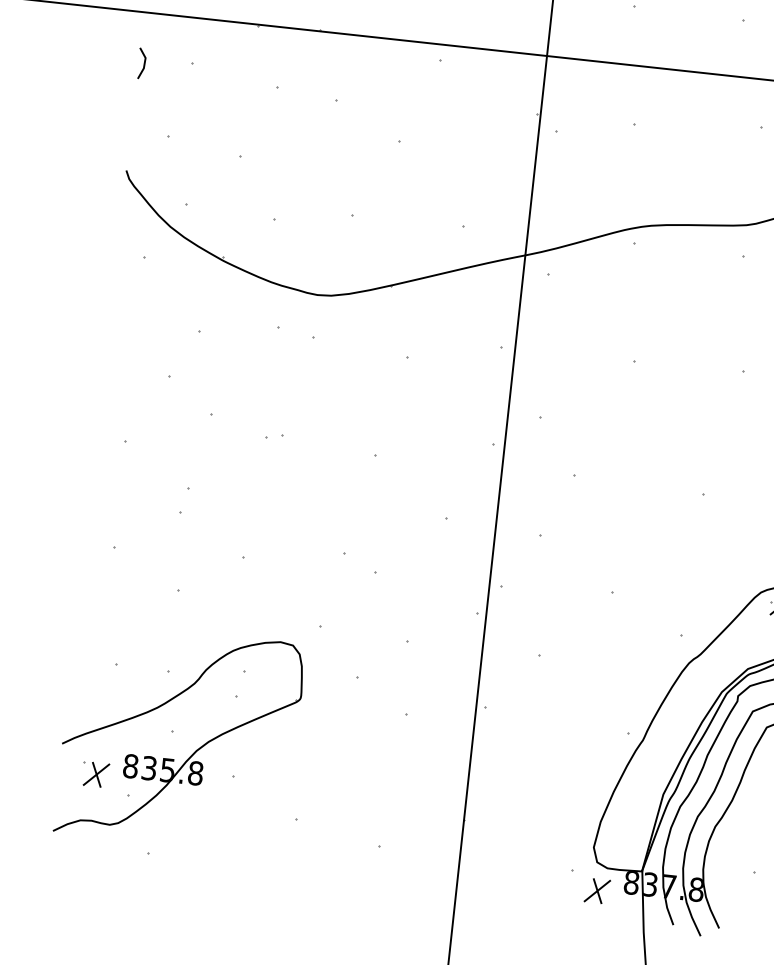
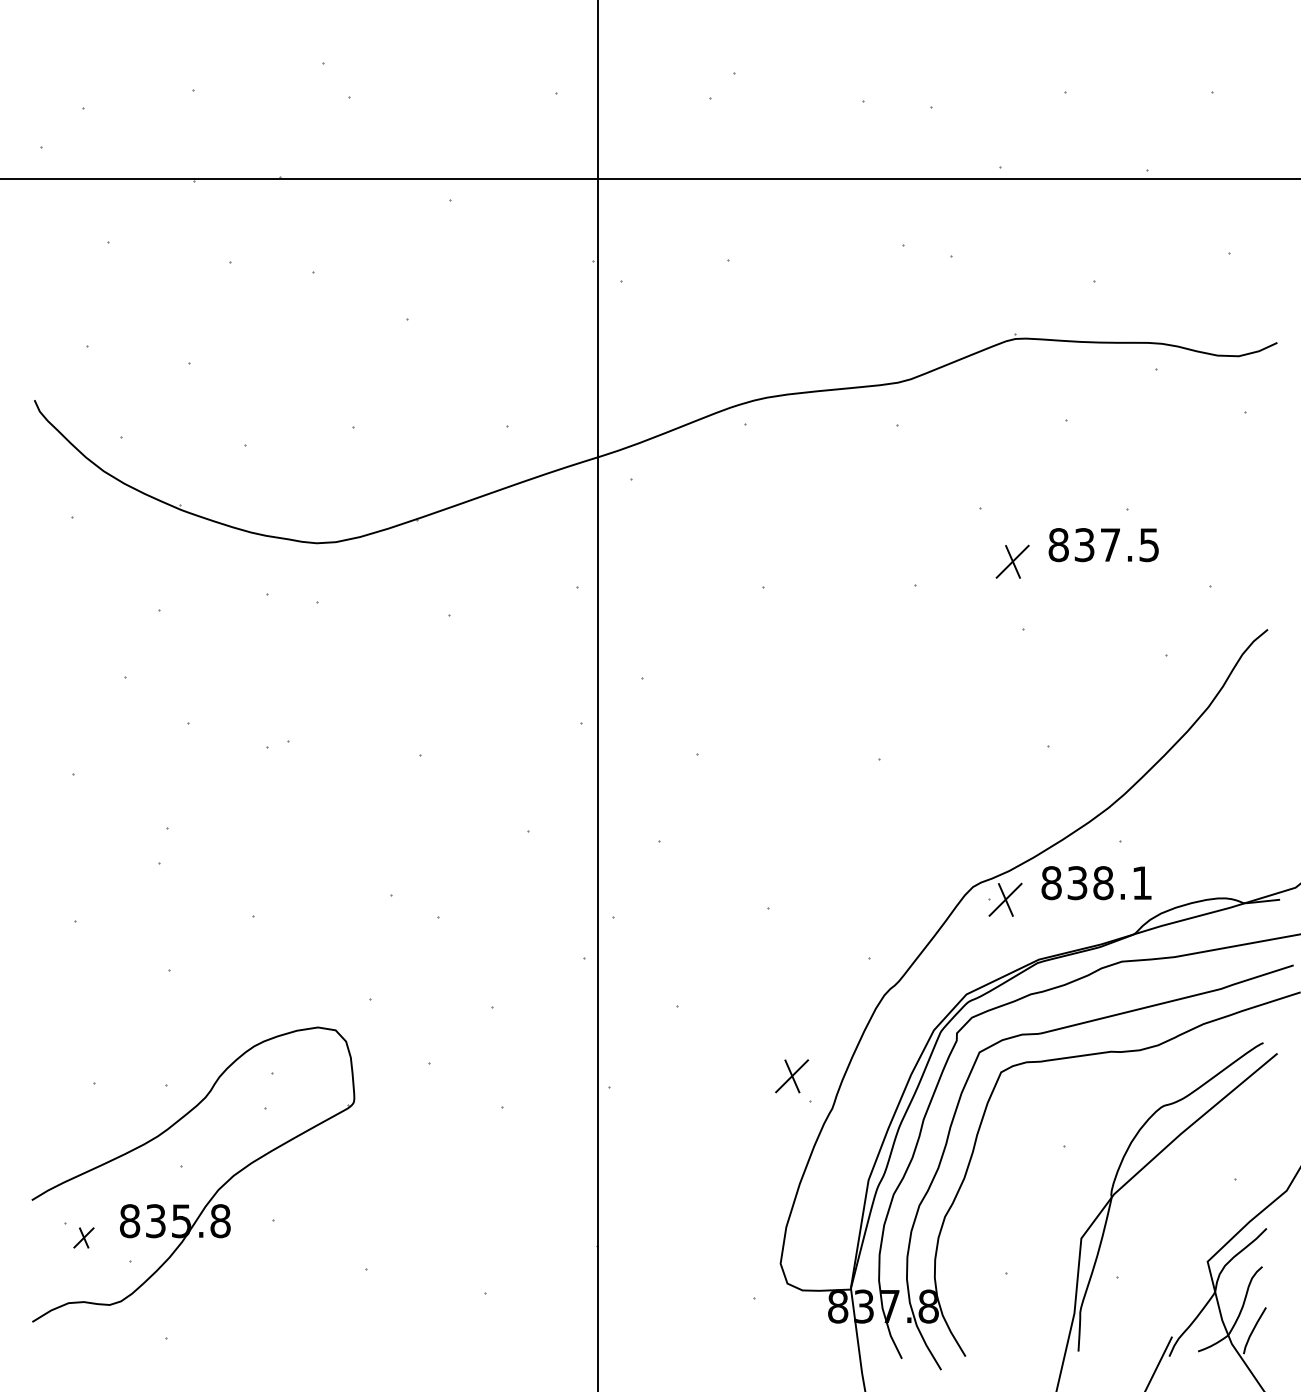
line: (143, 63) -> (42, 250), removed
part: (96, 774) -> (83, 1237), size x0.6
part: (597, 891) -> (792, 1076), moved

